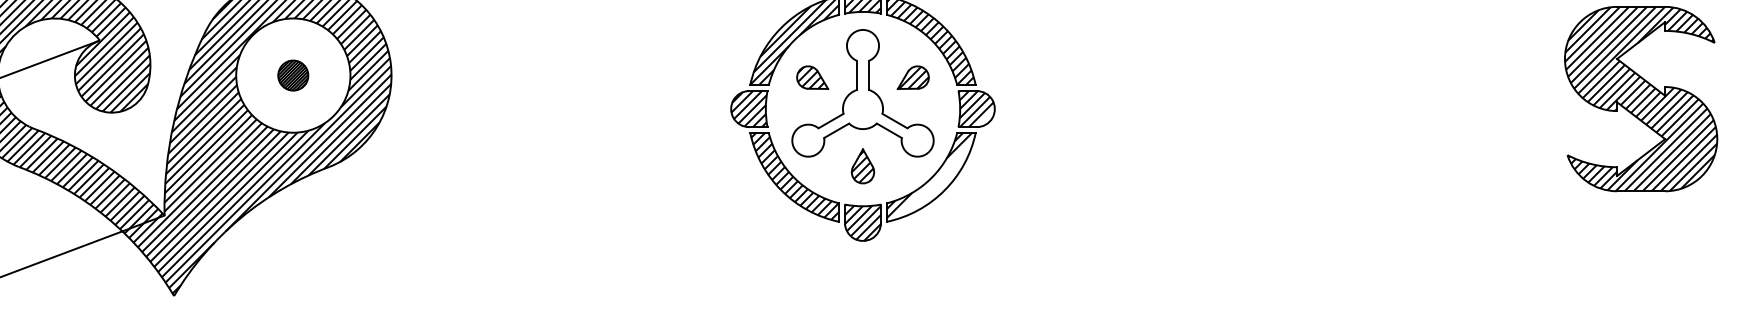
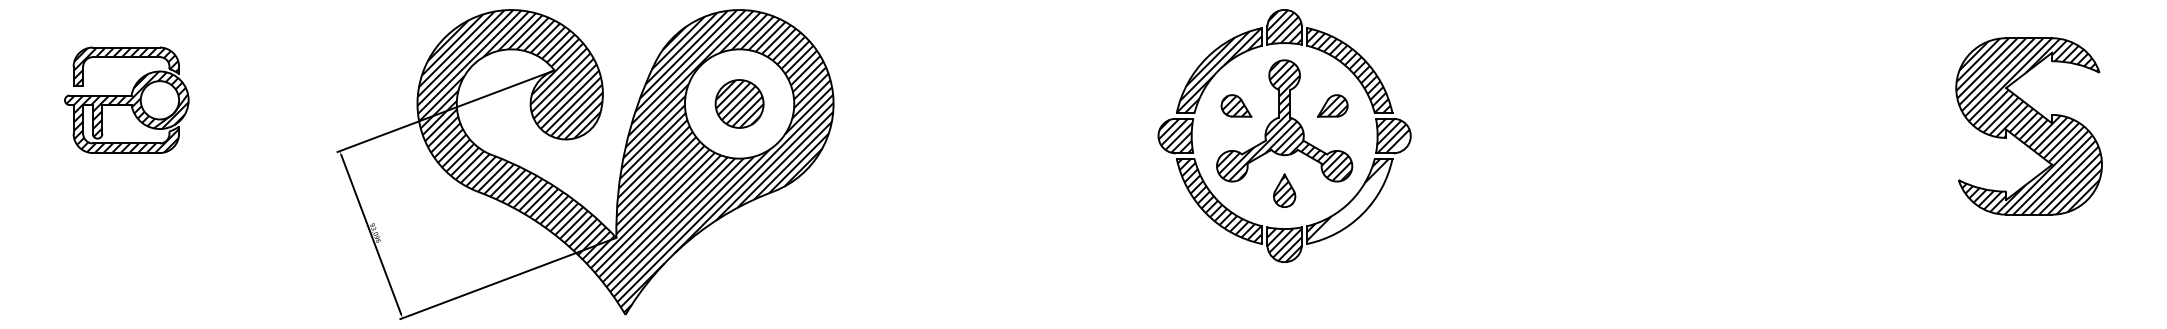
part: (293, 75) -> (739, 103), size x1.67
hatch: (862, 92) -> (1284, 120), added

